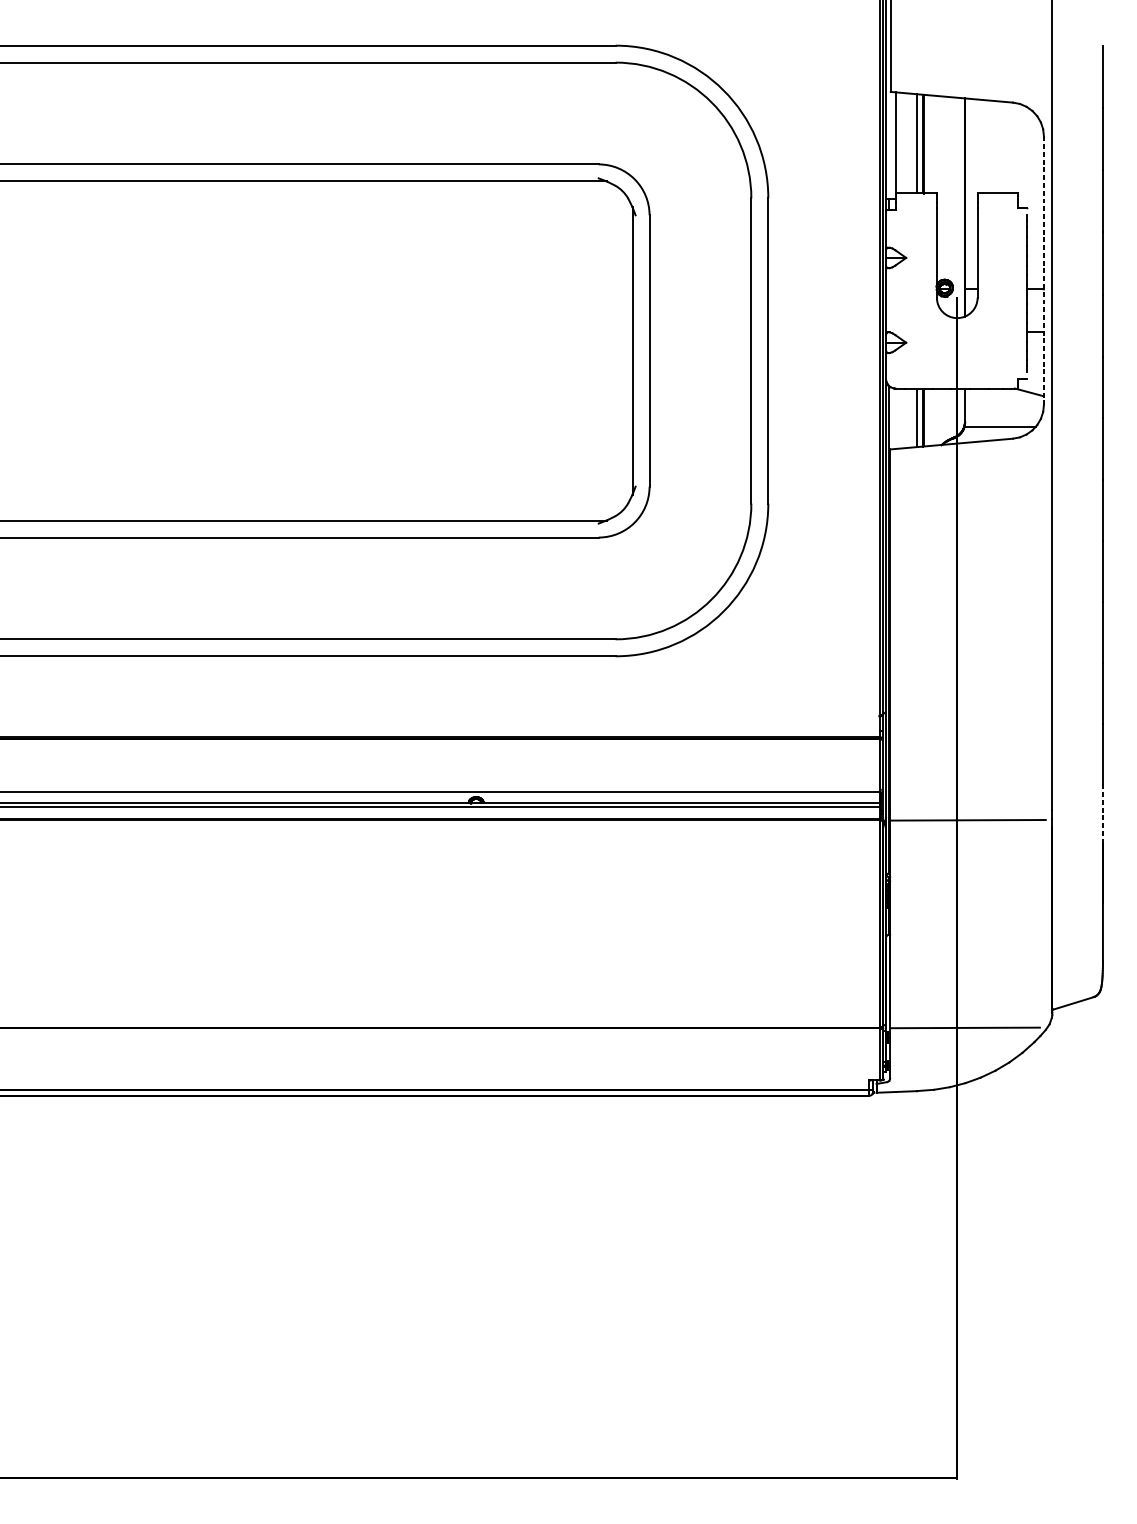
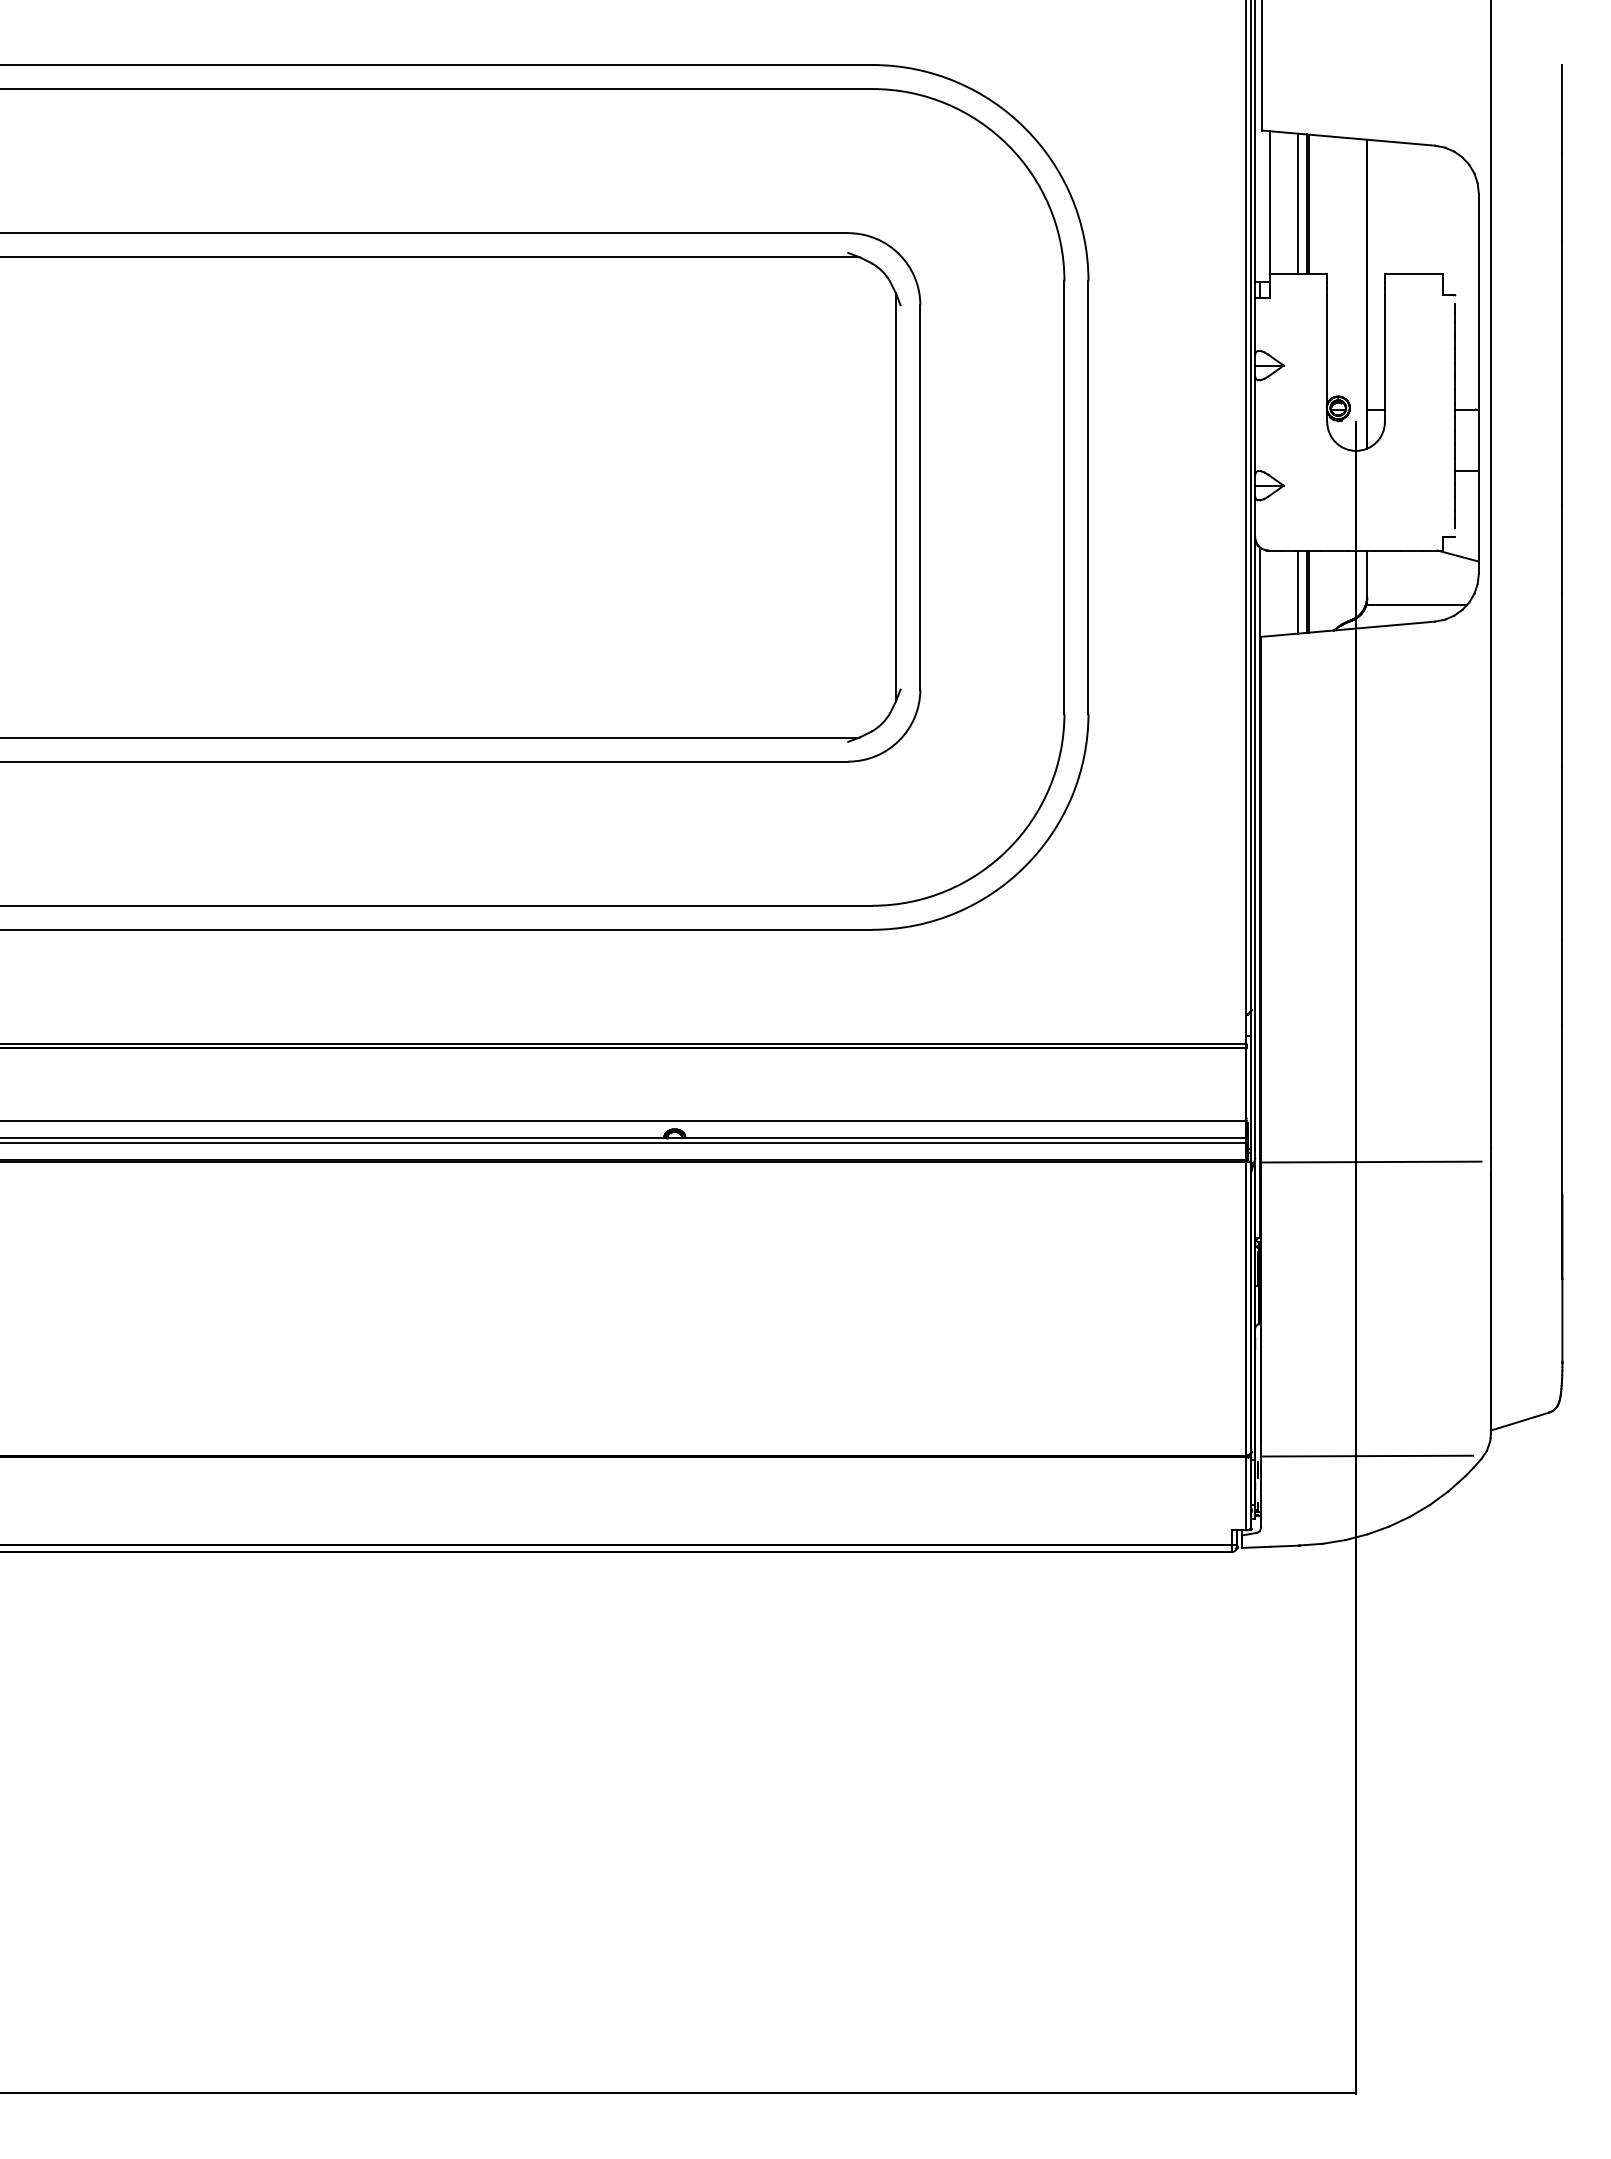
line: (1043, 271) -> (1478, 384), dashed -> solid
line: (1103, 813) -> (1562, 1152), dashed -> solid

